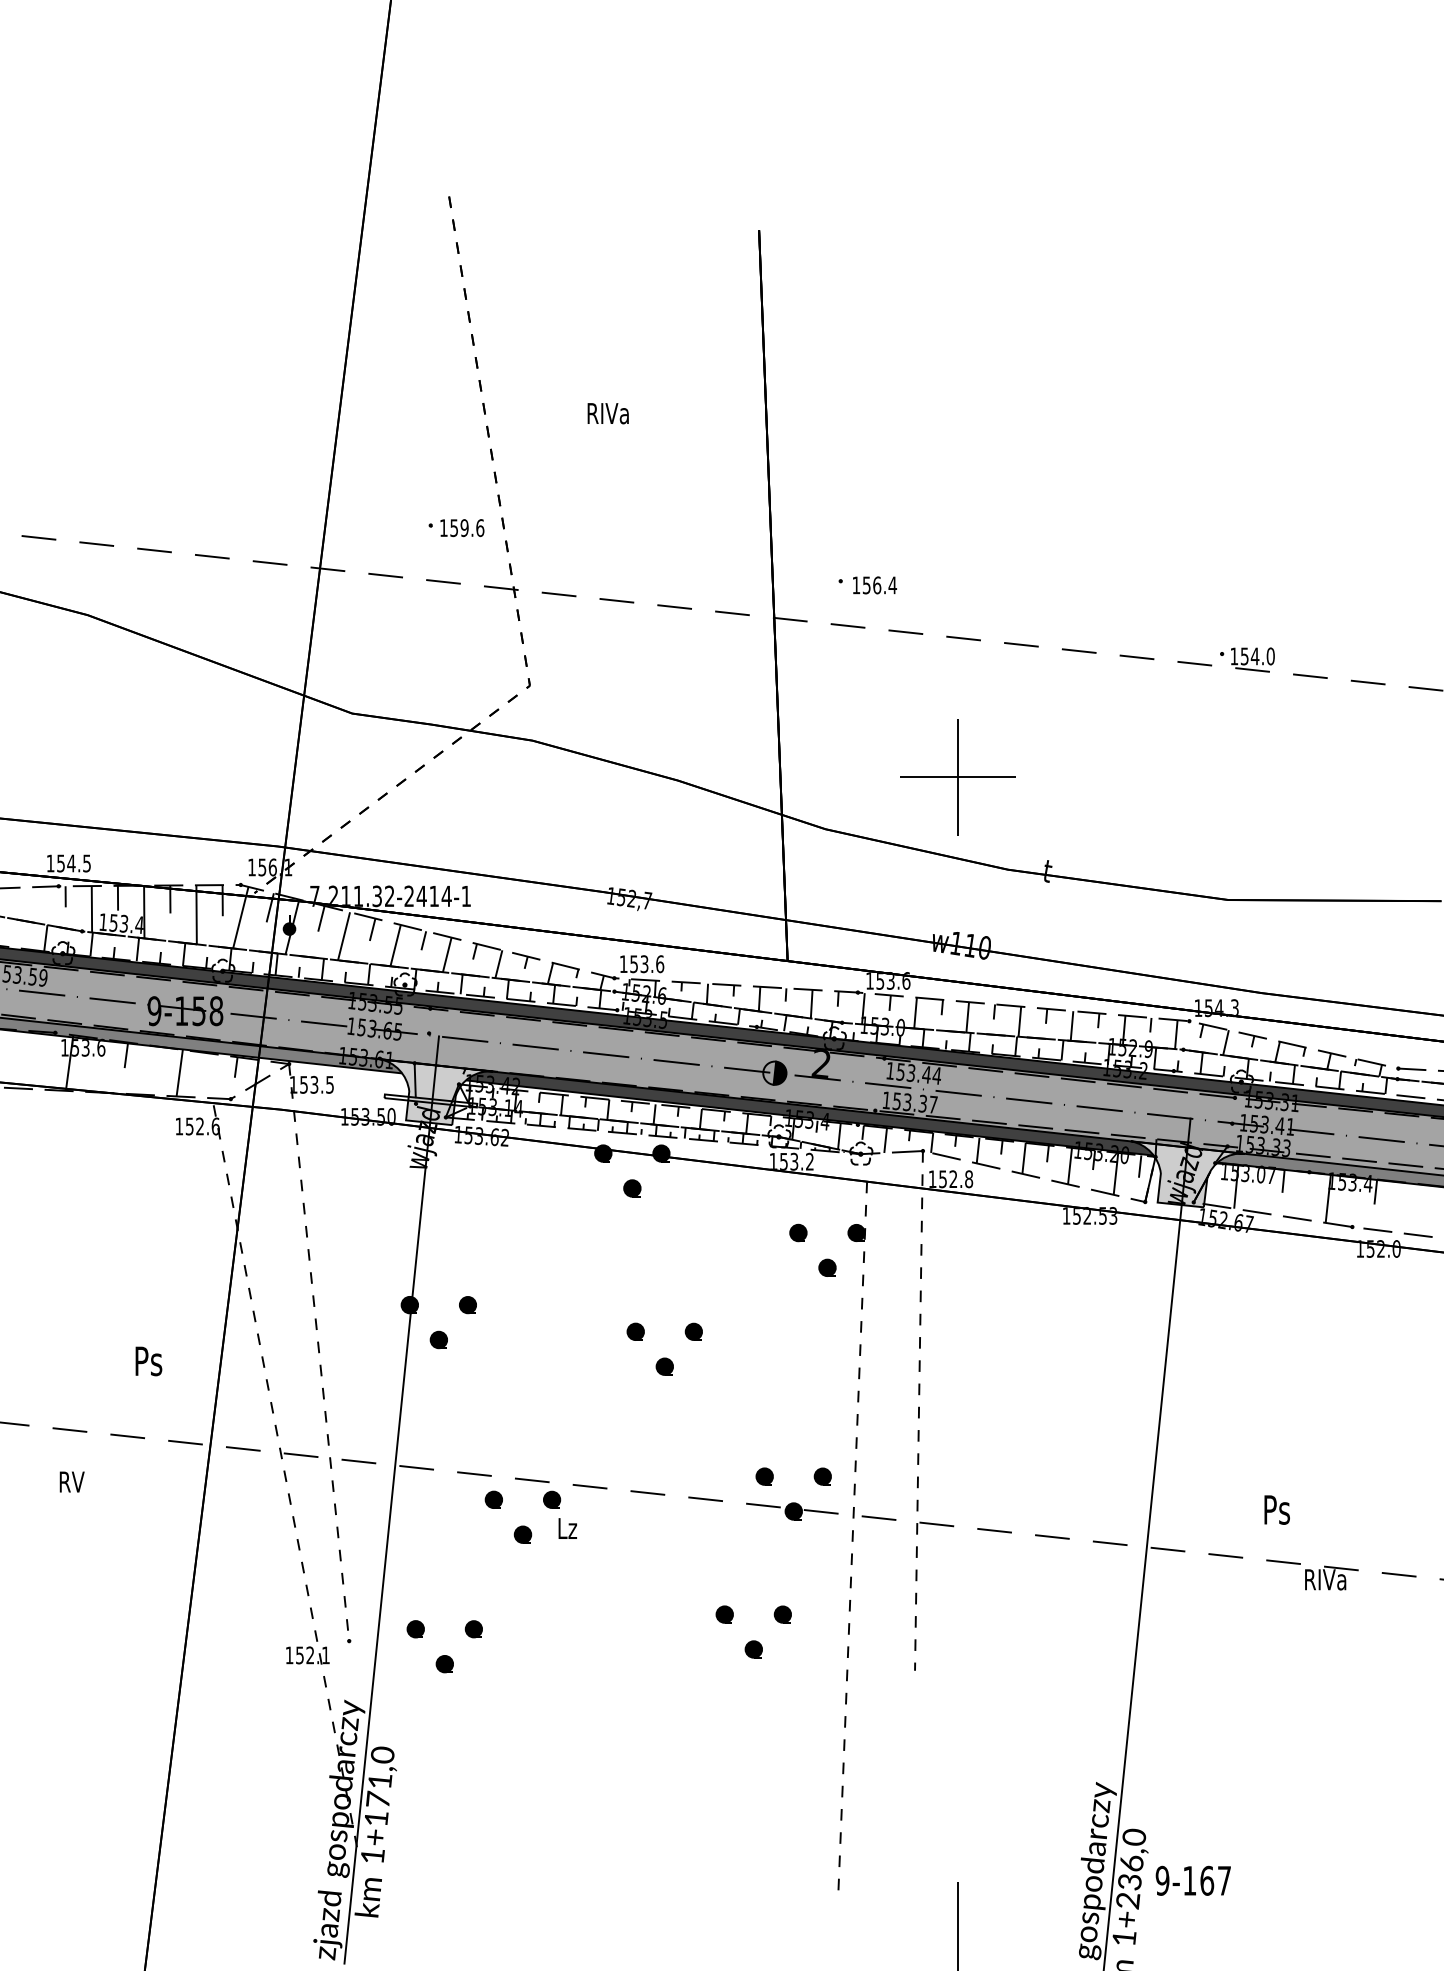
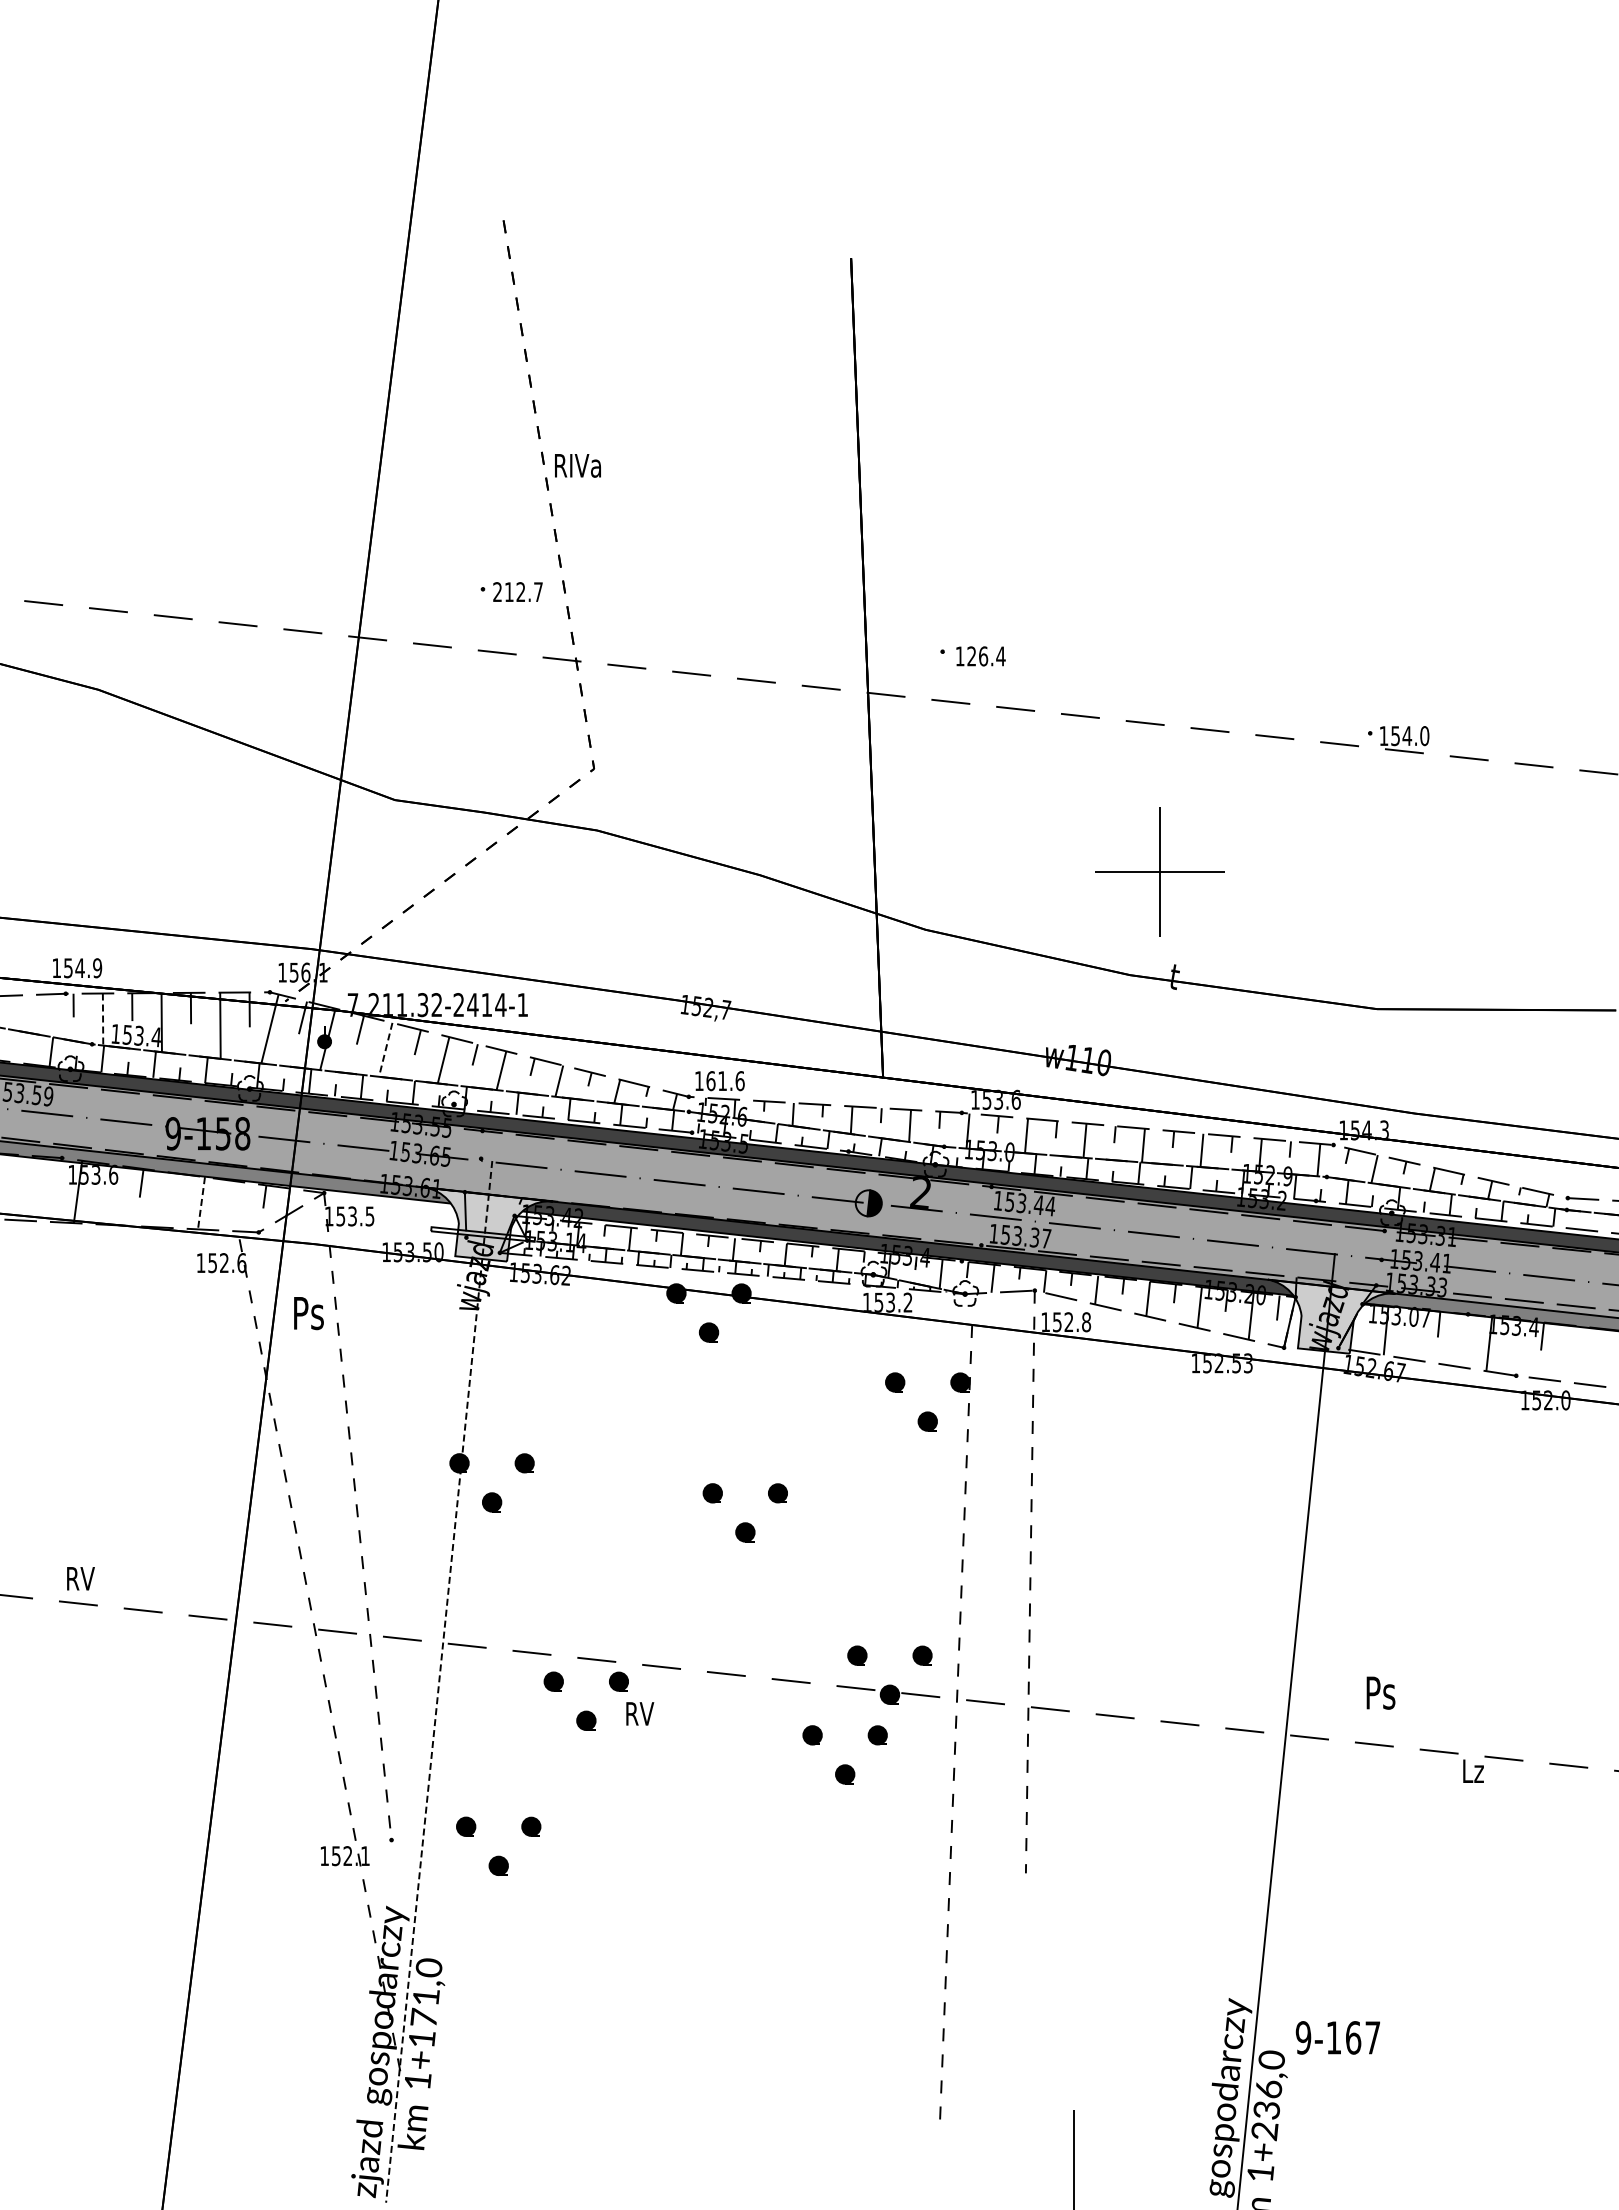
text: (607, 413) -> (577, 465), moved
text: (462, 528) -> (518, 592), 159.6 -> 212.7
text: (866, 585) -> (971, 656), 156.4 -> 126.4
part: (957, 777) -> (1159, 871), moved
text: (86, 862) -> (97, 967), 154.5 -> 154.9
line: (92, 910) -> (103, 1020), solid -> dashed
line: (343, 935) -> (385, 1049), solid -> dashed
text: (639, 964) -> (716, 1081), 153.6 -> 161.6
line: (179, 1073) -> (201, 1203), solid -> dashed
text: (148, 1361) -> (308, 1313), moved
text: (71, 1481) -> (80, 1578), moved
line: (391, 1499) -> (439, 1681), solid -> dashed
text: (1276, 1509) -> (1380, 1692), moved
text: (572, 1528) -> (641, 1713), Lz -> RV
text: (1326, 1579) -> (1487, 1771), RIVa -> Lz
part: (753, 1640) -> (844, 1764), moved
text: (1192, 1880) -> (1337, 2037), moved

